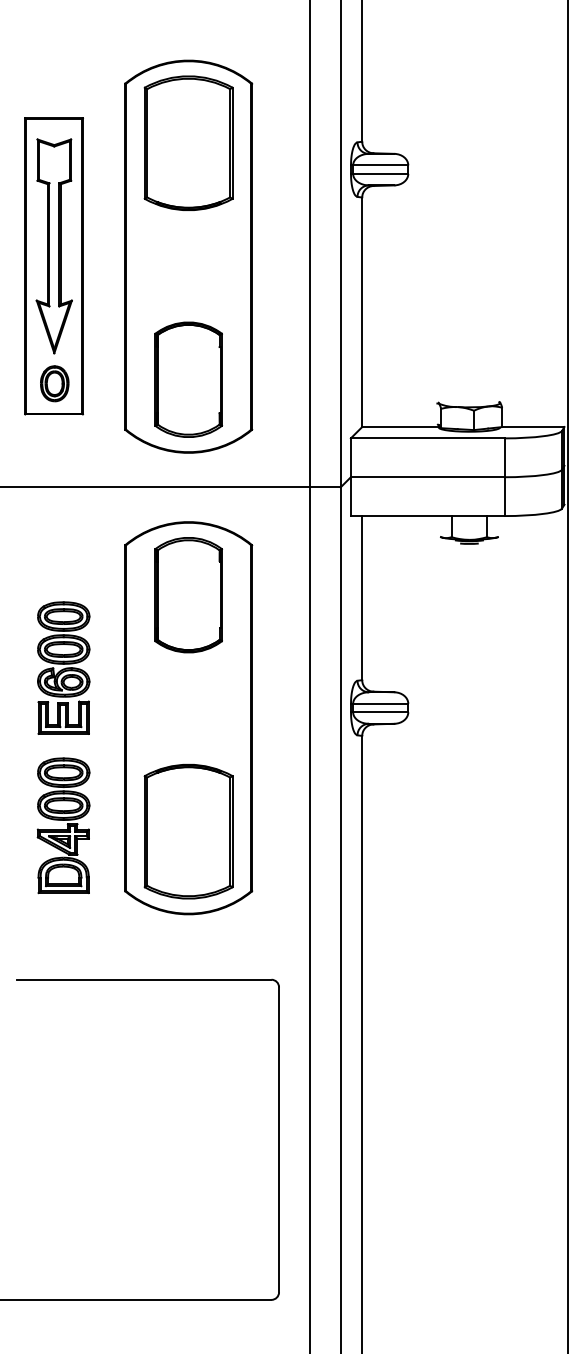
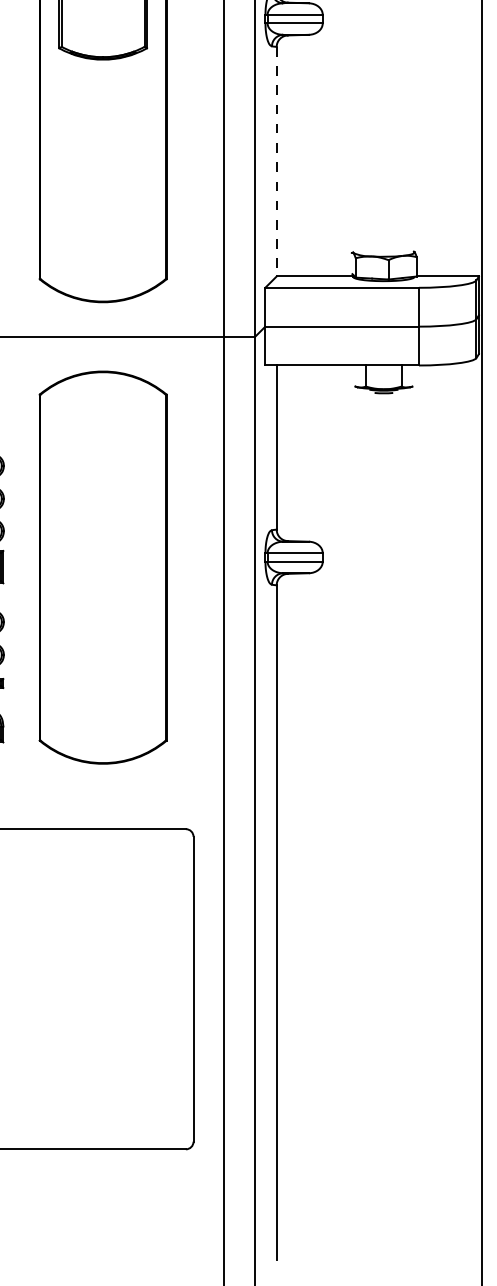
line: (362, 312) -> (276, 161), solid -> dashed
part: (188, 379) -> (102, 228), removed
part: (188, 595) -> (102, 444), removed
part: (188, 831) -> (102, 680), removed

